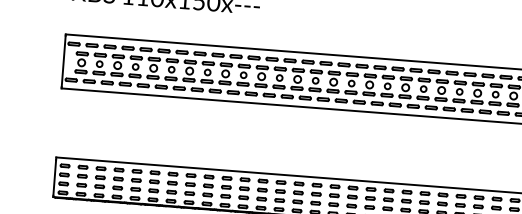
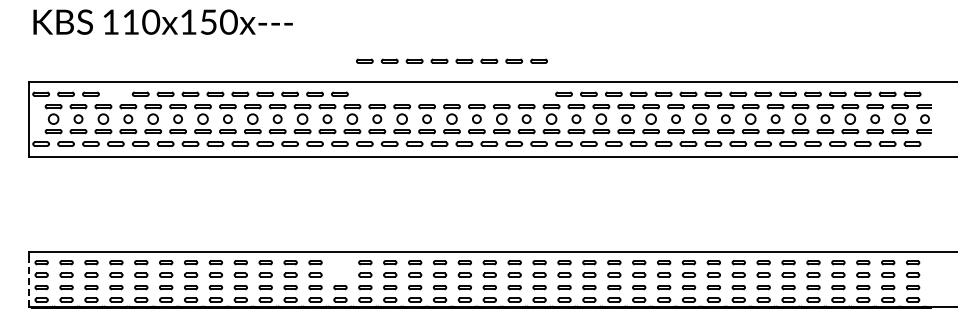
part: (127, 47) -> (115, 93), removed
part: (370, 66) -> (451, 60), moved
line: (54, 178) -> (28, 280), solid -> dashed
part: (280, 186) -> (340, 268), removed

